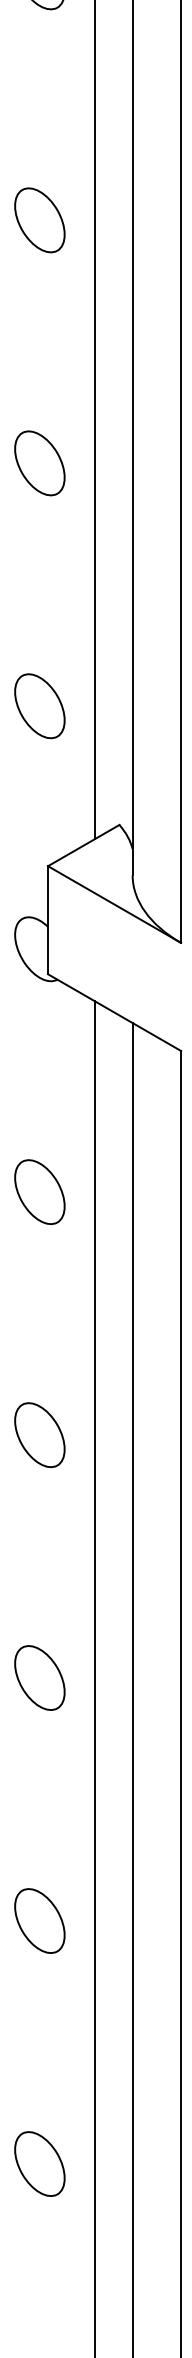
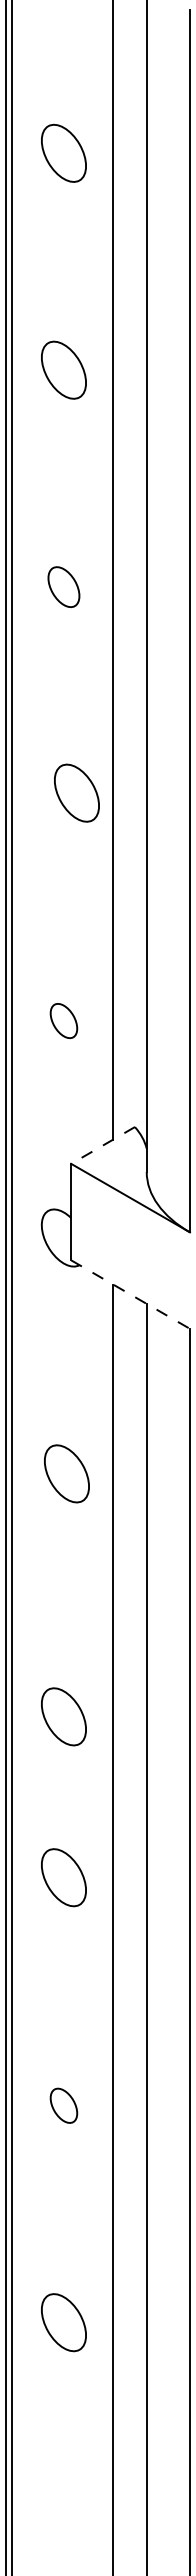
part: (39, 219) -> (63, 586), size x0.7
part: (39, 462) -> (76, 792), moved
part: (39, 705) -> (63, 1020), size x0.6
line: (84, 845) -> (103, 1145), solid -> dashed
line: (114, 1012) -> (130, 1294), solid -> dashed
part: (39, 1191) -> (66, 1473), moved
part: (39, 1434) -> (63, 1716), moved
part: (39, 1677) -> (63, 1877), moved
part: (39, 1920) -> (63, 2105), size x0.6

